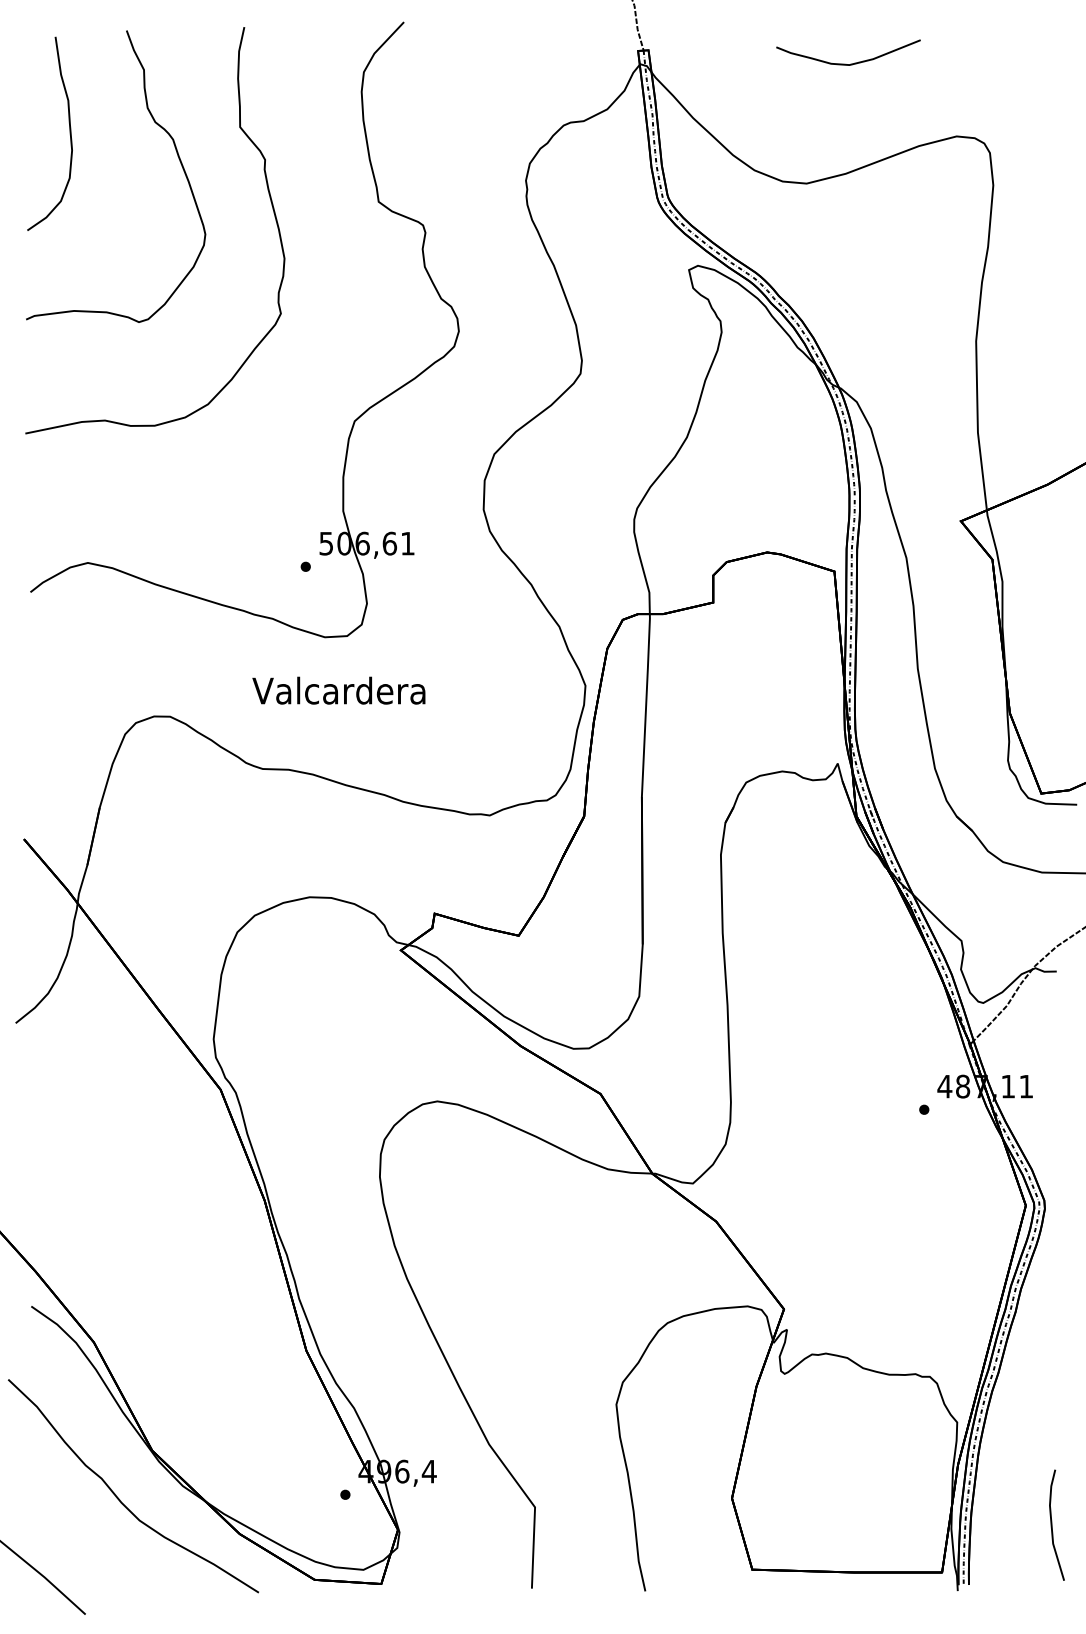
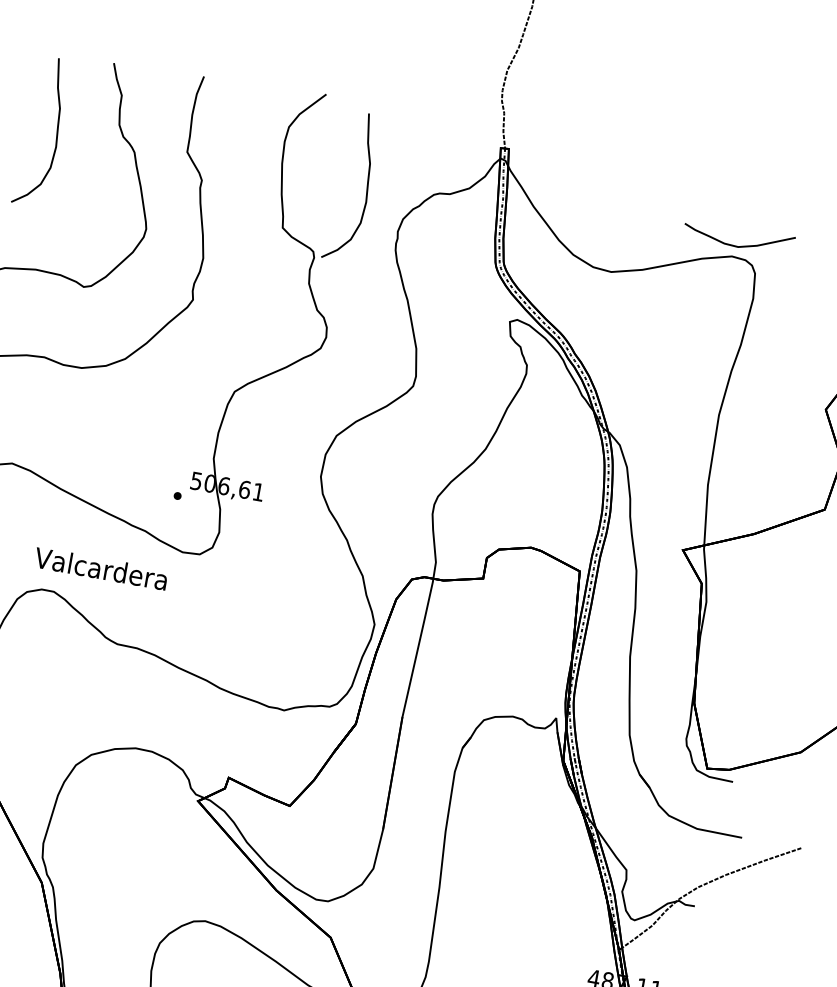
curve: (850, 63) -> (739, 245), moved
curve: (476, 133) -> (366, 189), added
text: (338, 690) -> (100, 568), moved

